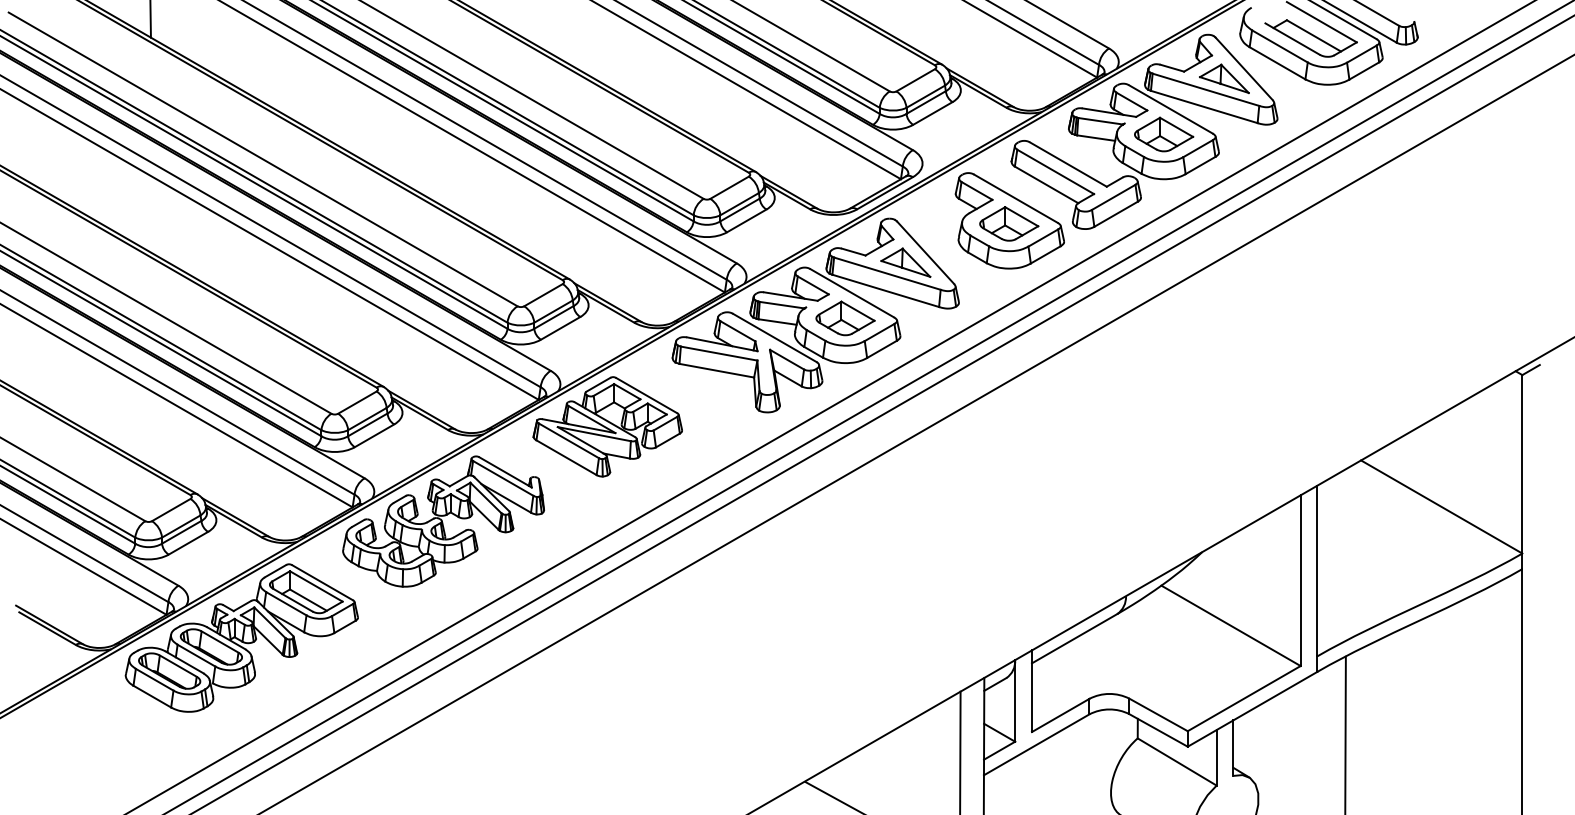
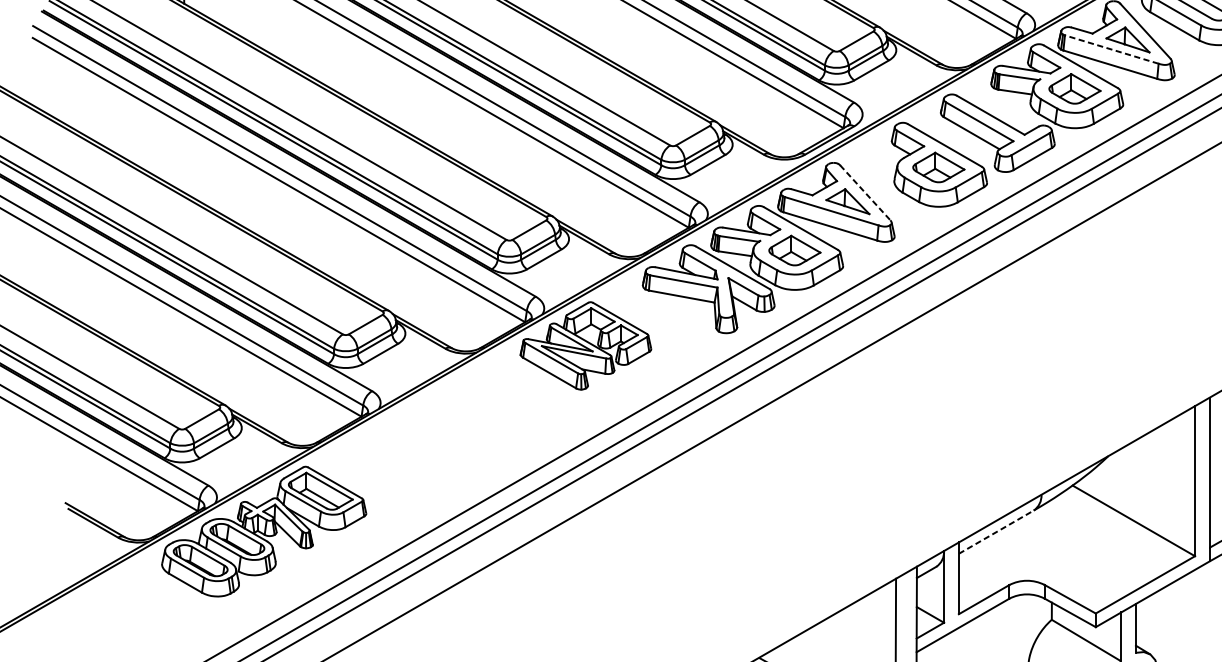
line: (1205, 89) -> (1111, 49), solid -> dashed
line: (925, 253) -> (865, 193), solid -> dashed
part: (443, 521) -> (441, 429), removed
line: (1075, 638) -> (997, 532), solid -> dashed

